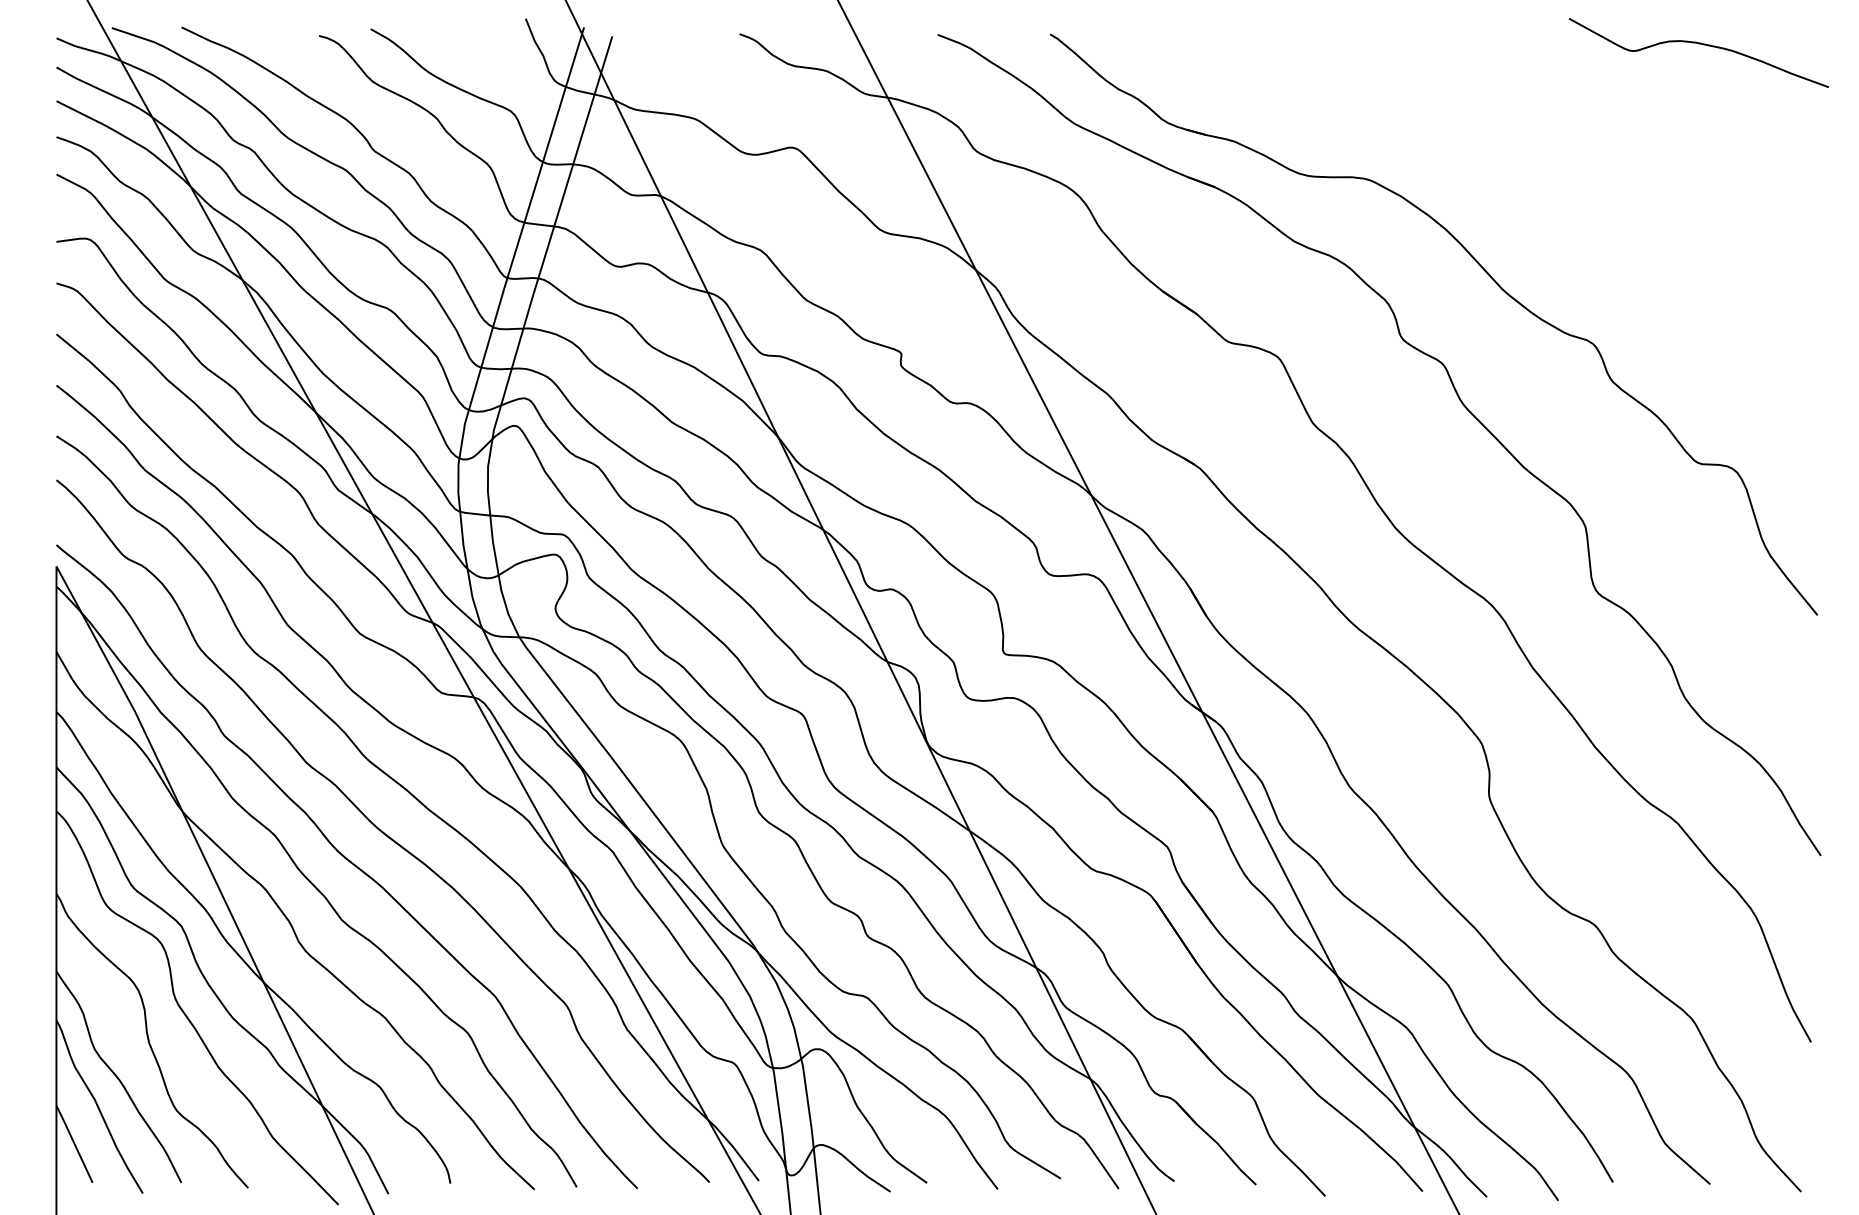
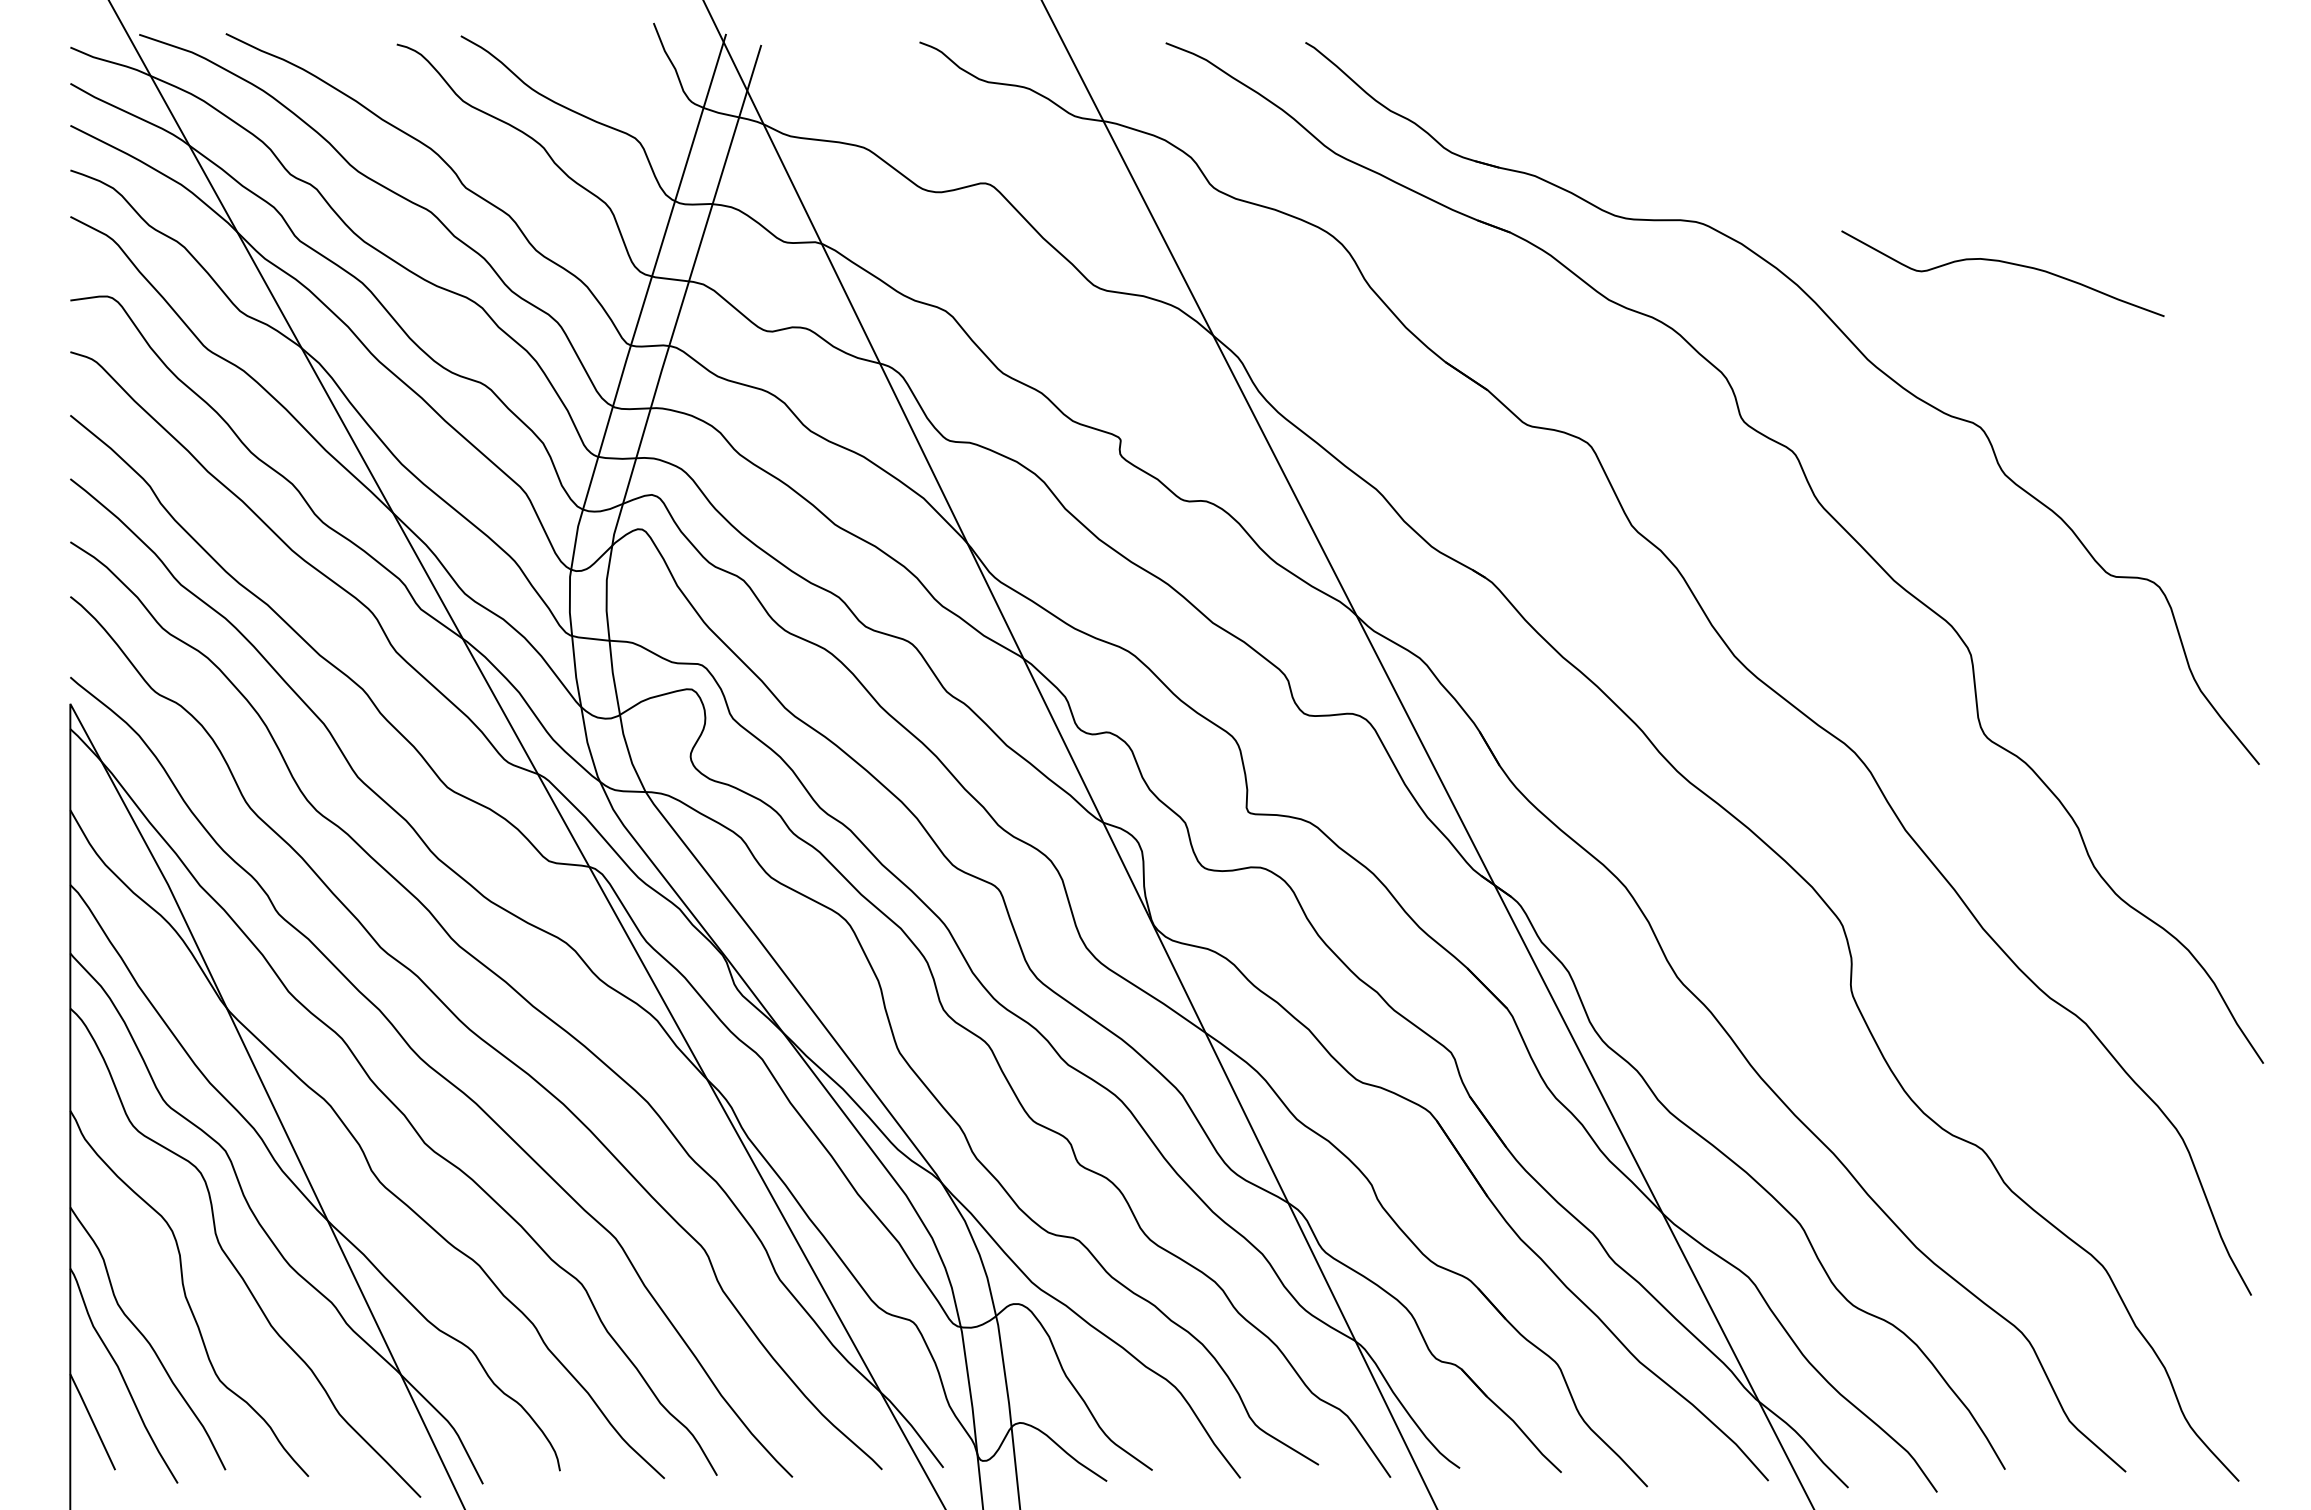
curve: (1701, 44) -> (2005, 263), moved

